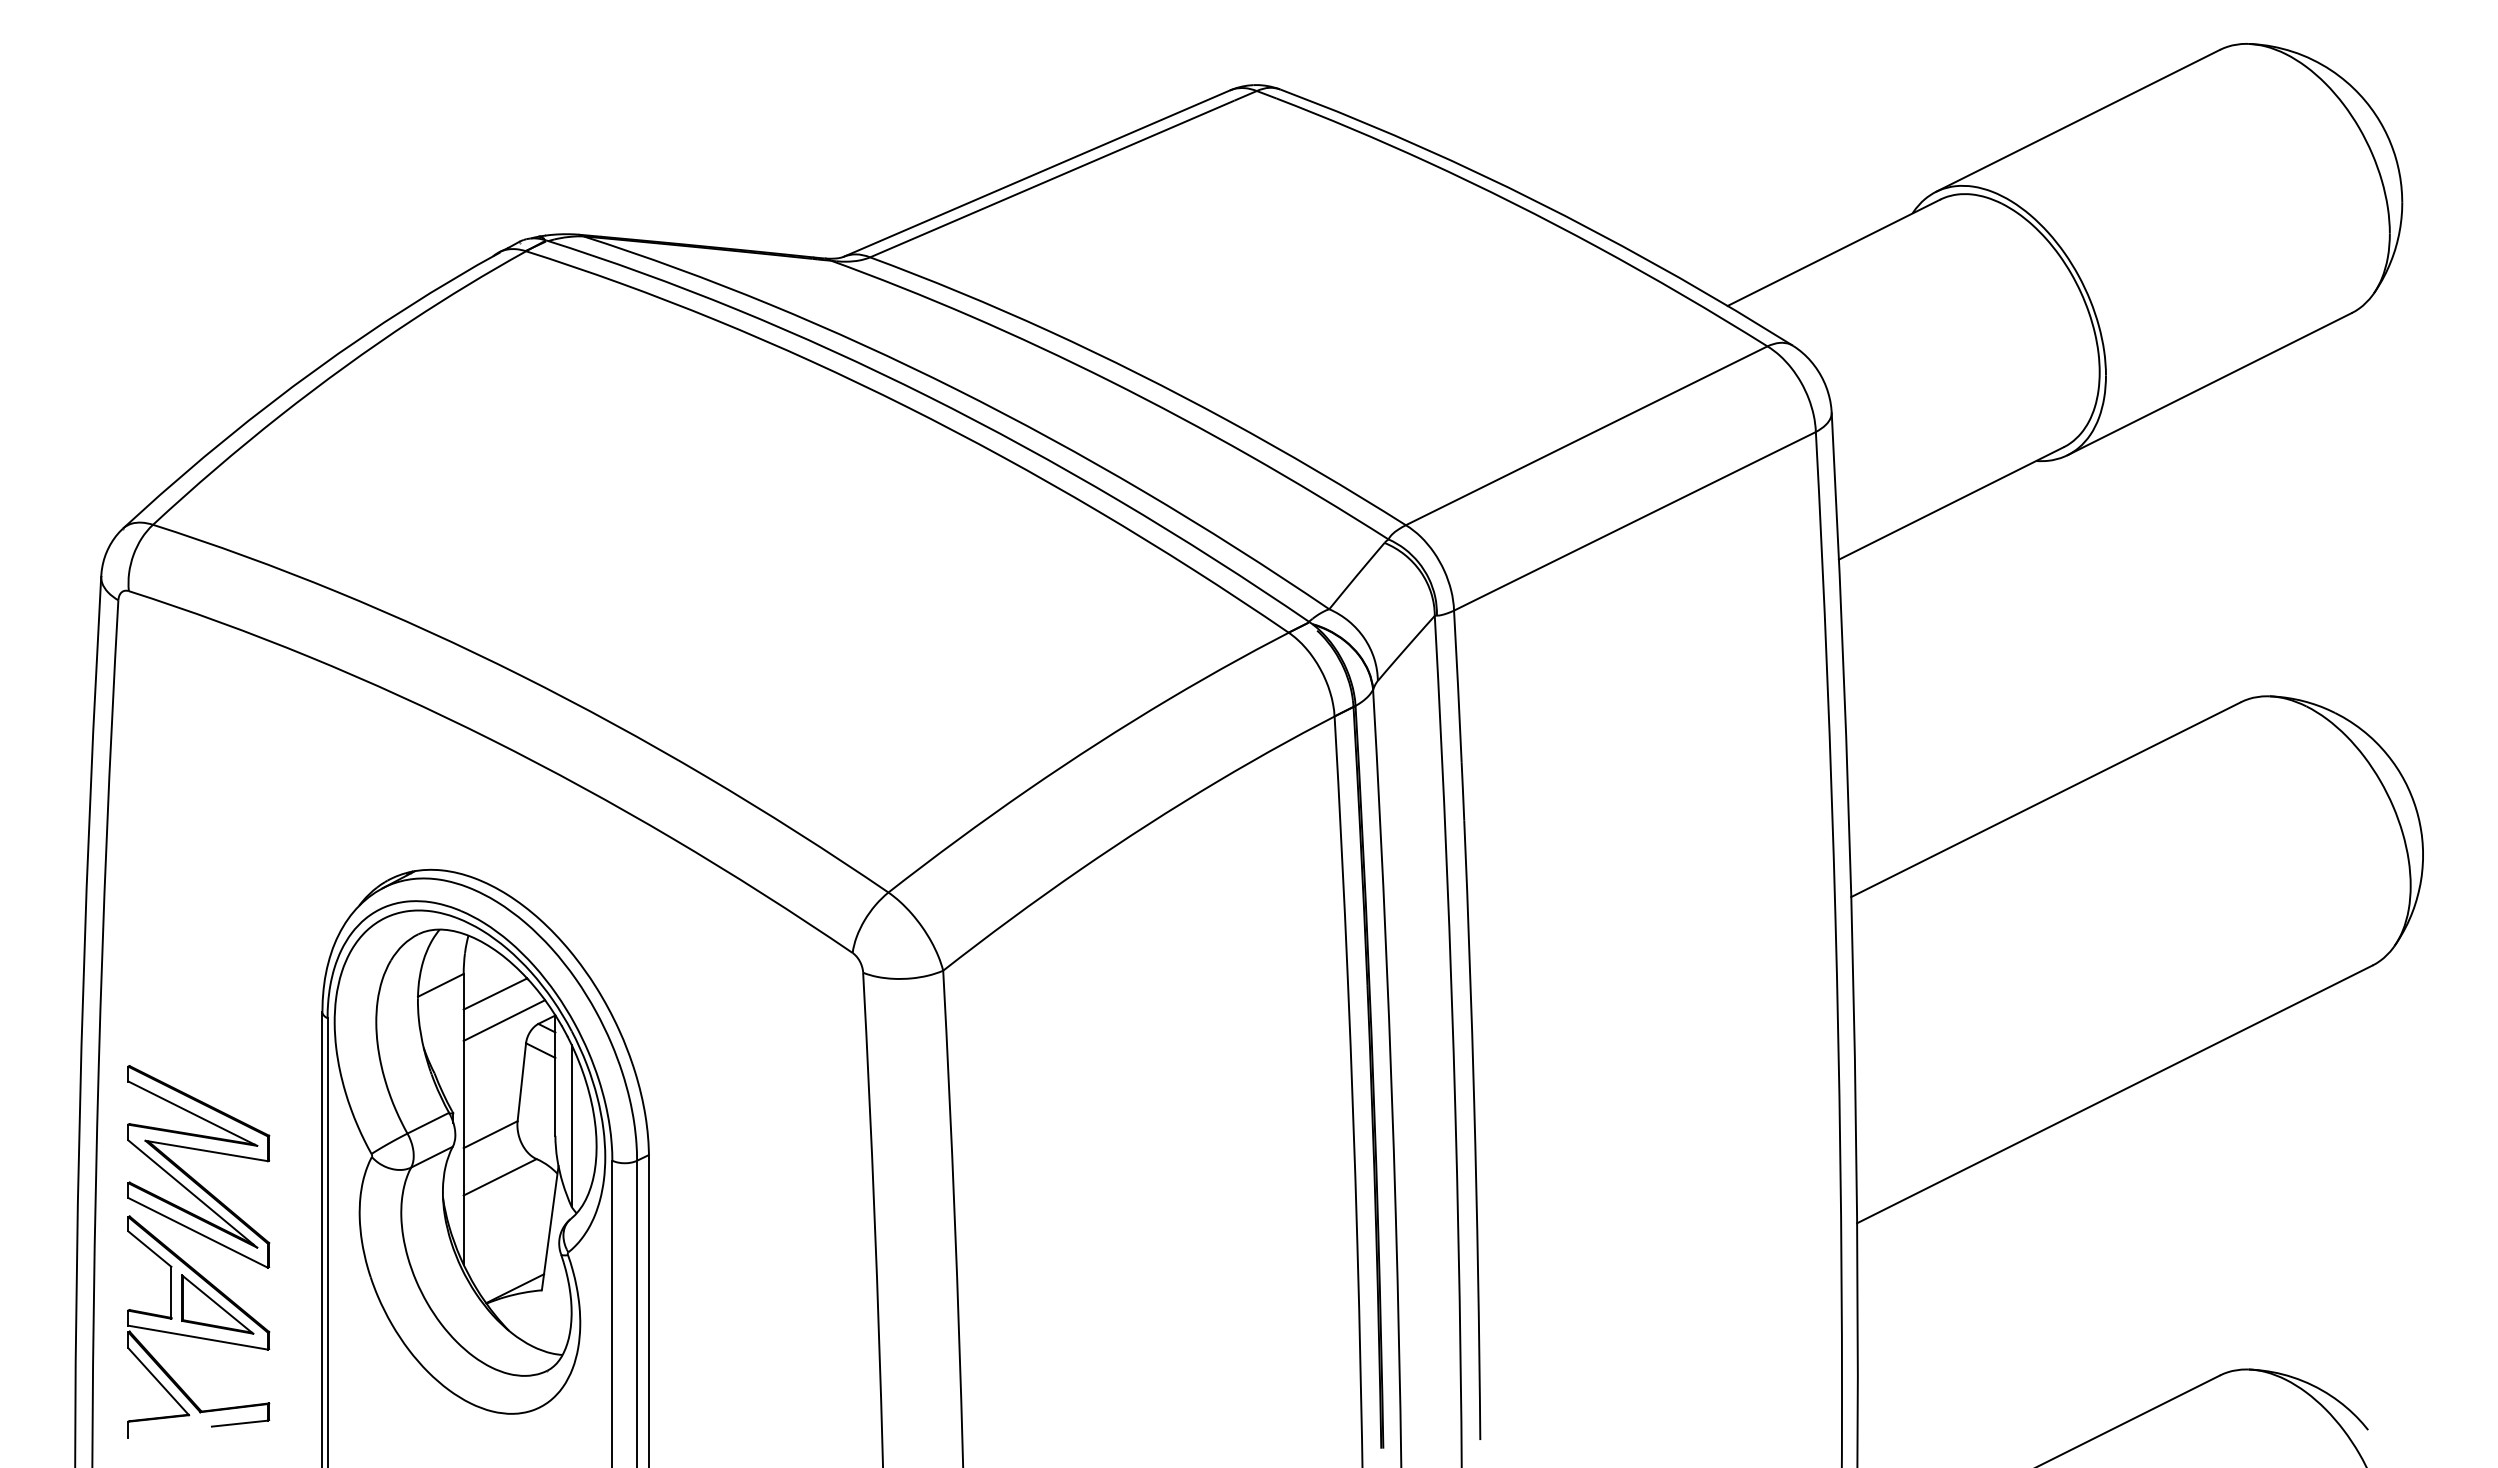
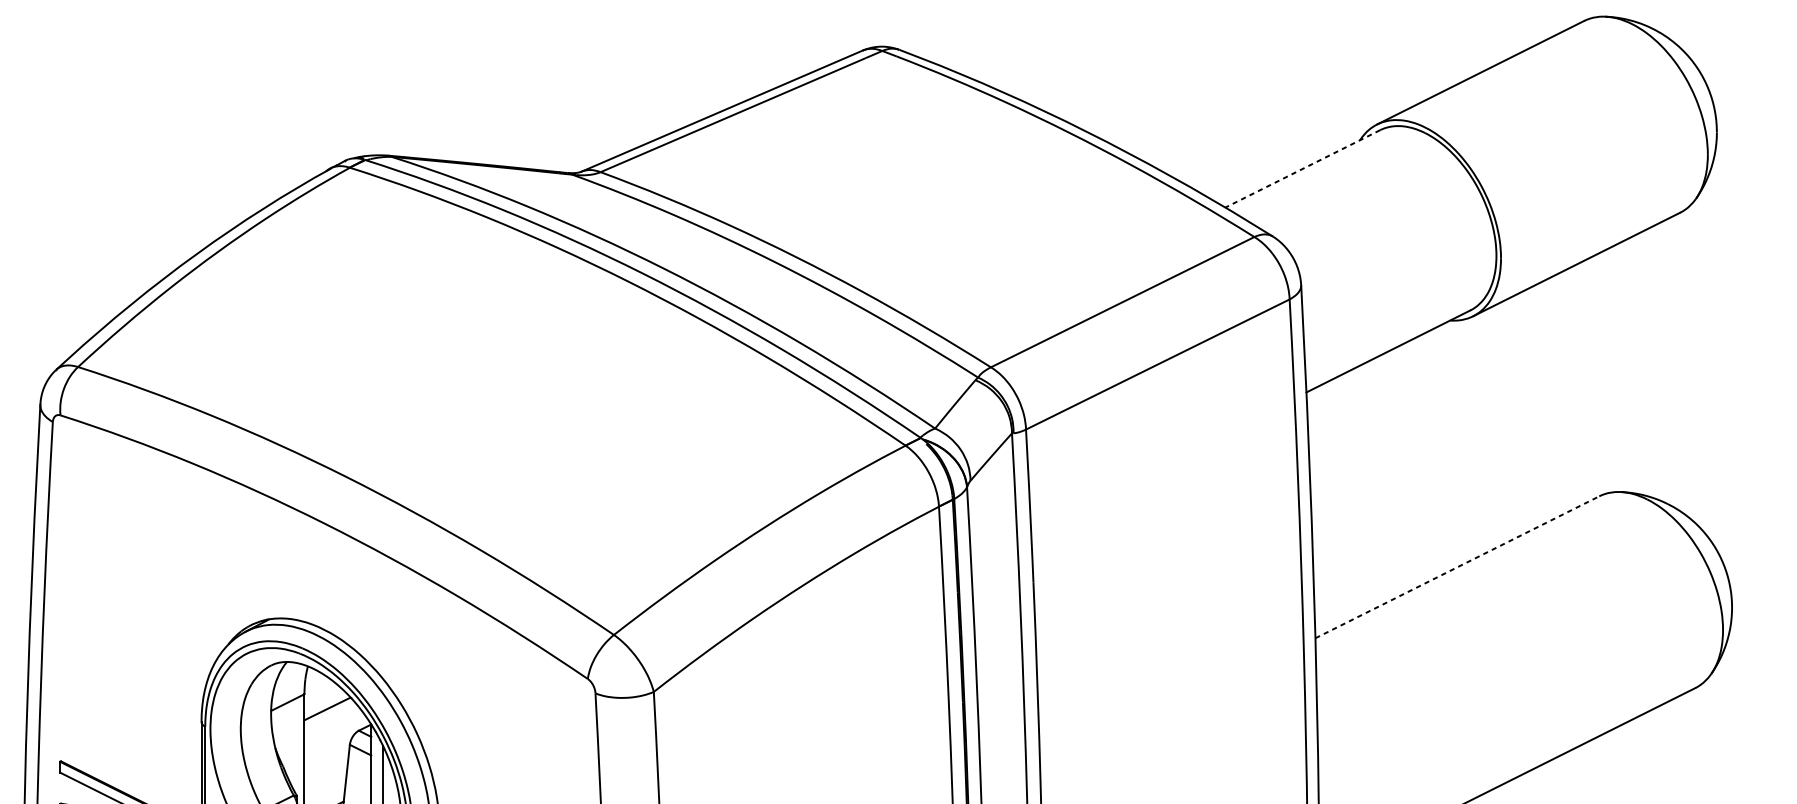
line: (1833, 252) -> (1302, 168), solid -> dashed
line: (2046, 799) -> (1457, 567), solid -> dashed
line: (504, 1020) -> (334, 728), removed

